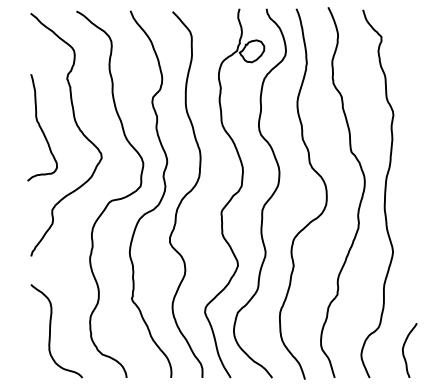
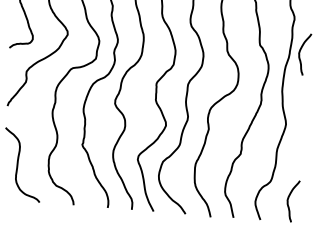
curve: (404, 156) -> (300, 51), added

